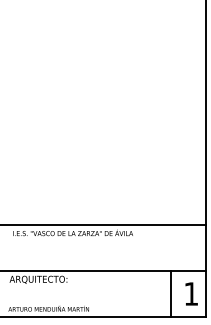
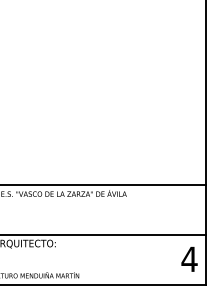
text: (190, 293) -> (188, 258), 1 -> 4
line: (171, 294) -> (168, 259), removed

